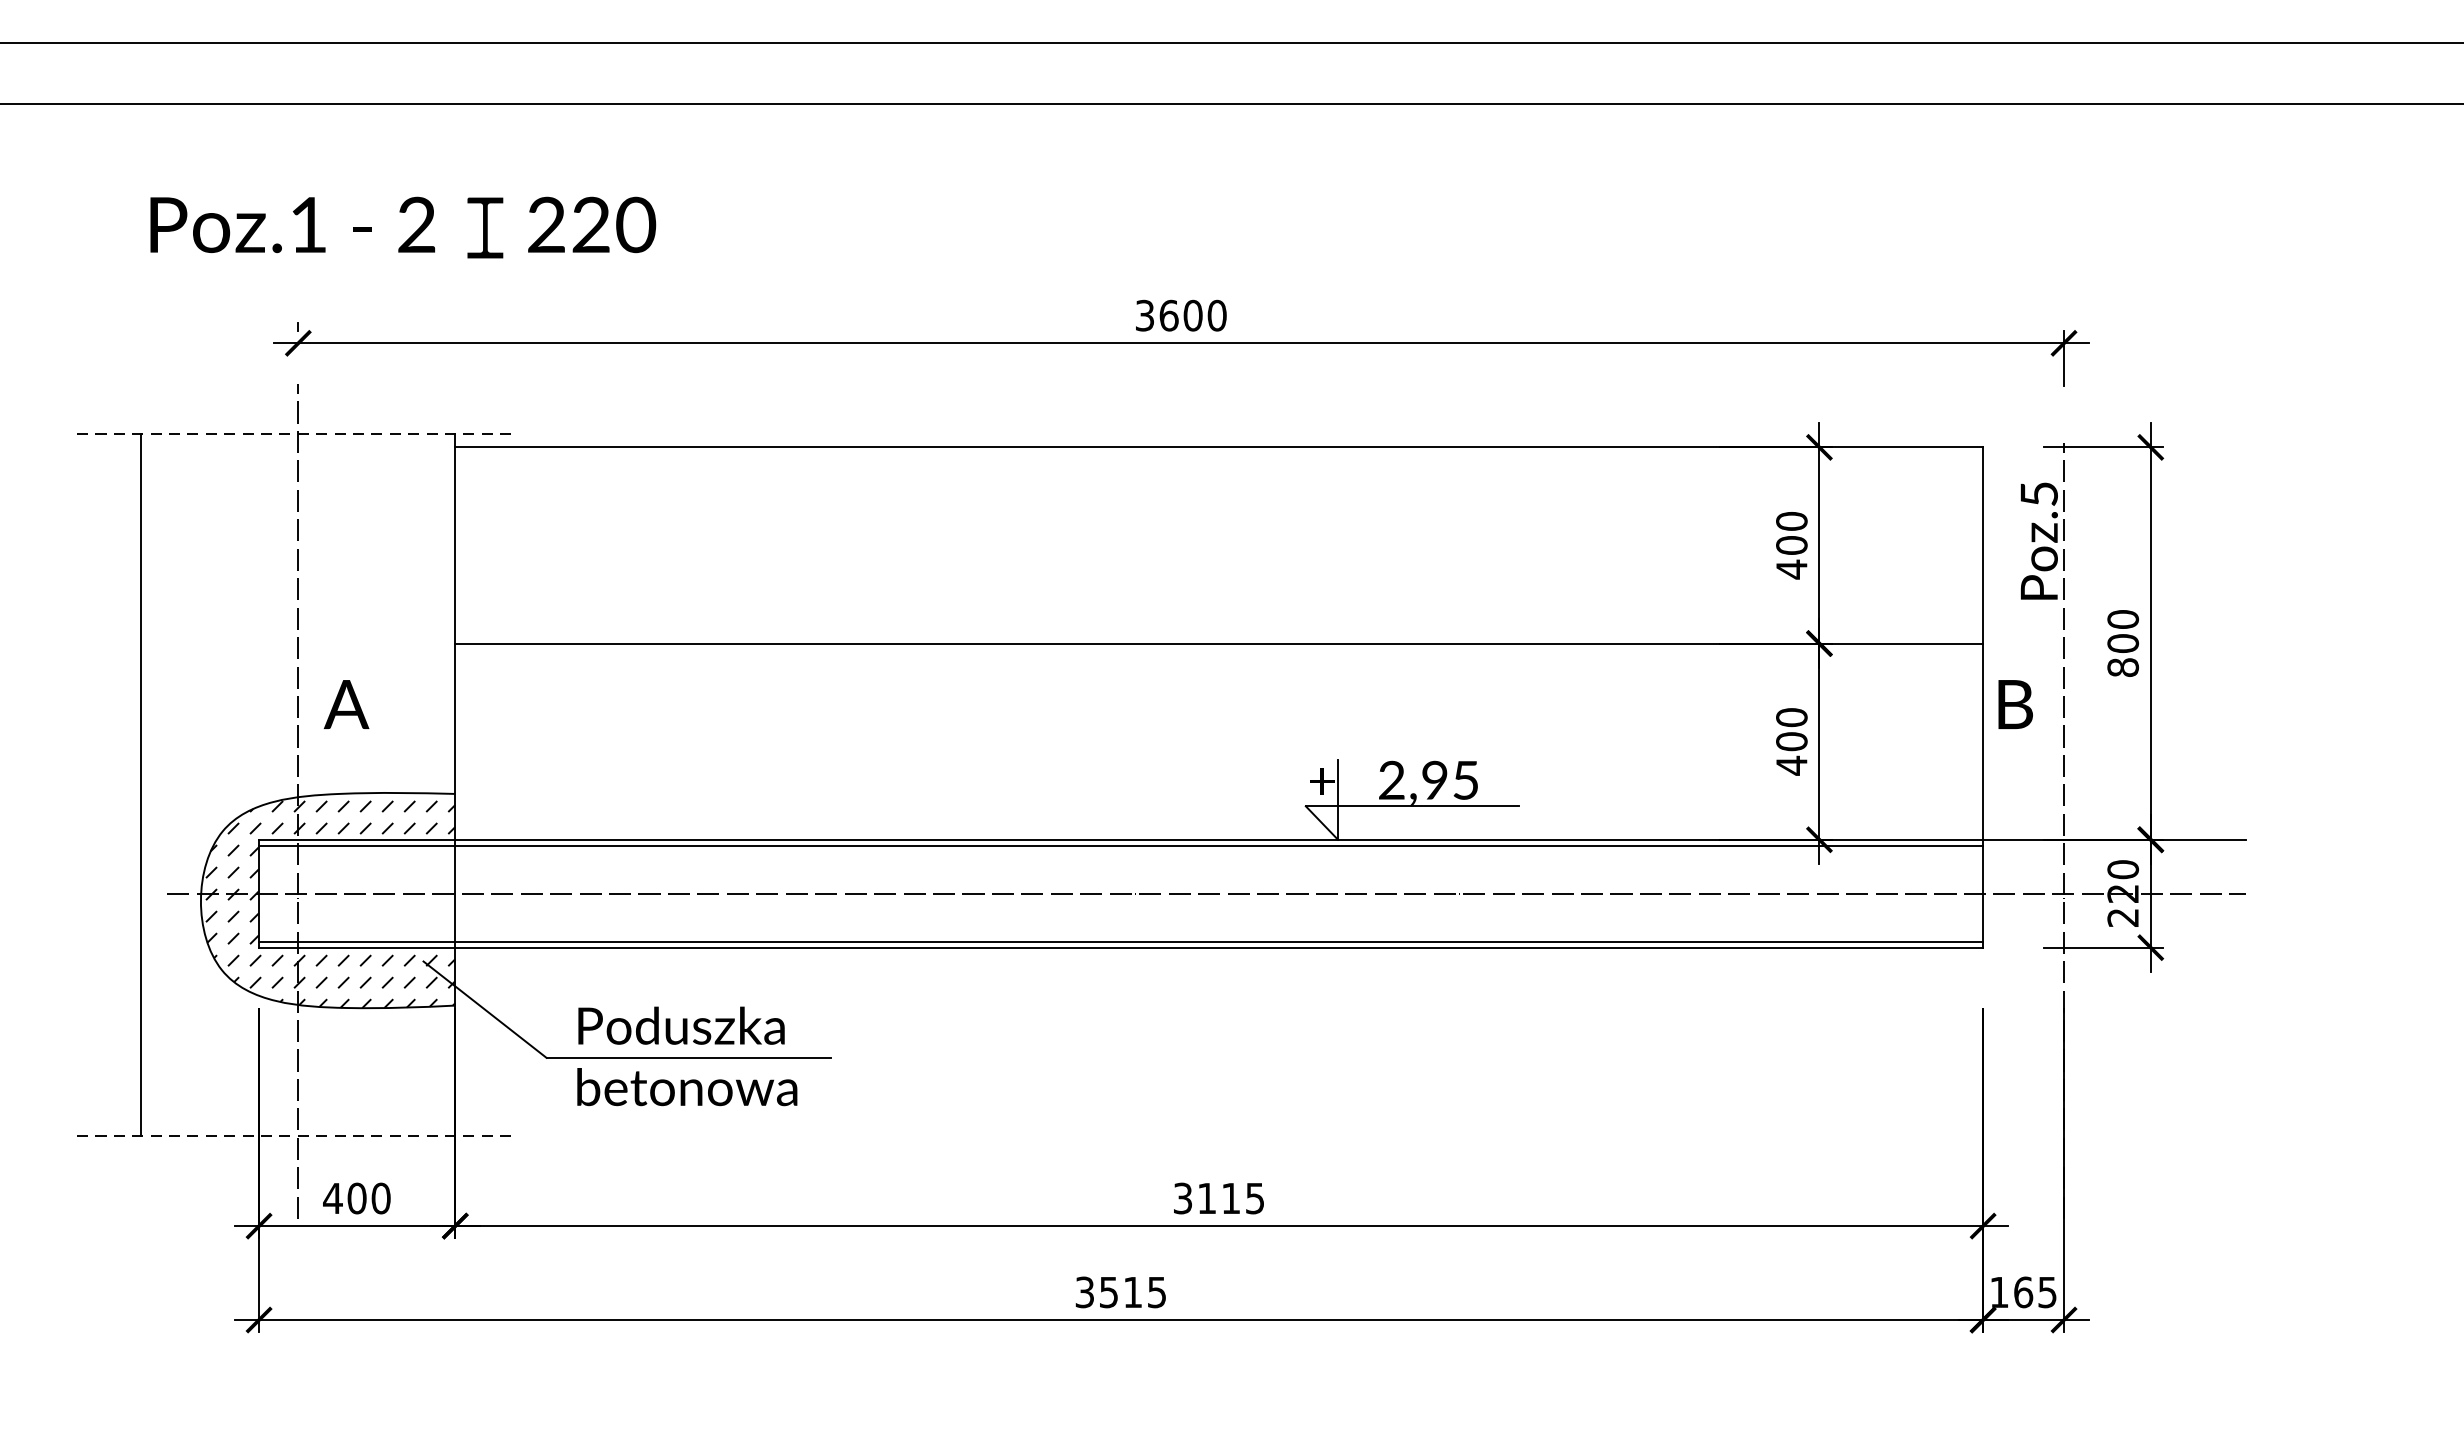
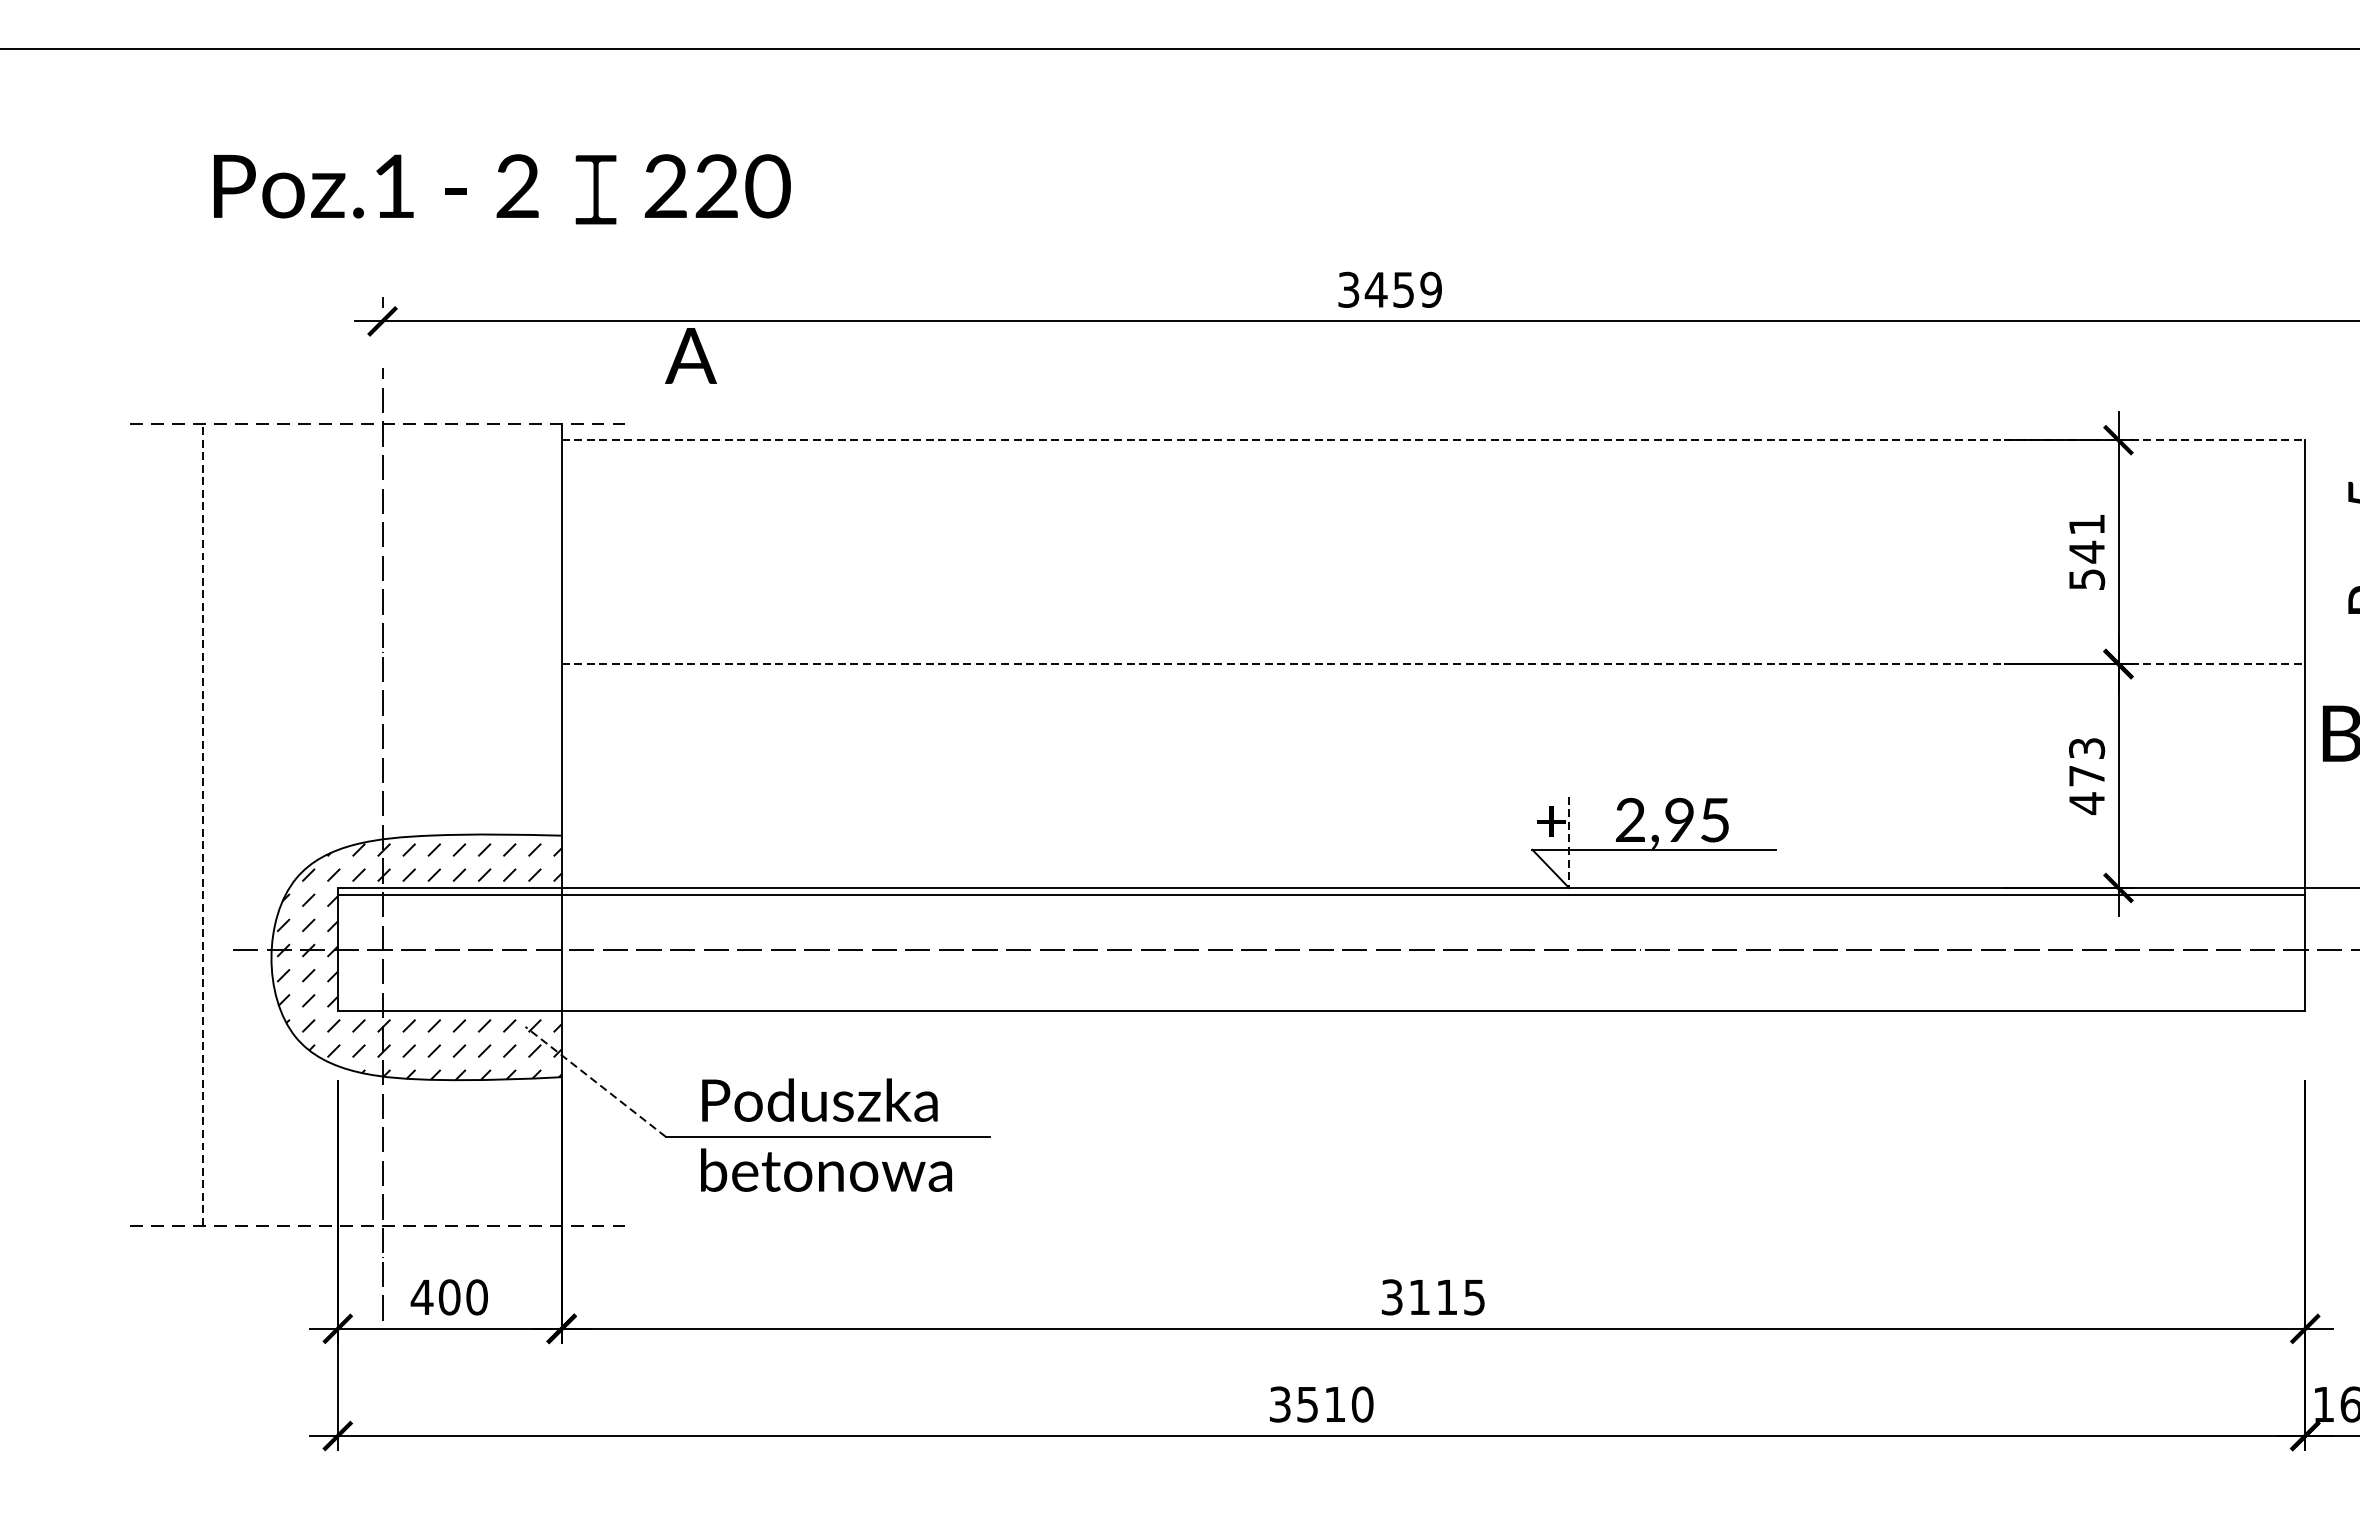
text: (1192, 315) -> (1403, 289), 3600 -> 3459
line: (1219, 447) -> (1433, 440), solid -> dashed
text: (1791, 545) -> (2086, 552), 400 -> 541
line: (1219, 643) -> (1433, 663), solid -> dashed
text: (346, 704) -> (690, 355), moved
text: (1791, 729) -> (2086, 762), 400 -> 473
line: (141, 784) -> (203, 824), solid -> dashed
line: (1338, 799) -> (1569, 842), solid -> dashed
line: (1121, 941) -> (1321, 1004), removed
line: (484, 1009) -> (595, 1081), solid -> dashed
text: (1156, 1292) -> (1361, 1404), 3515 -> 3510

